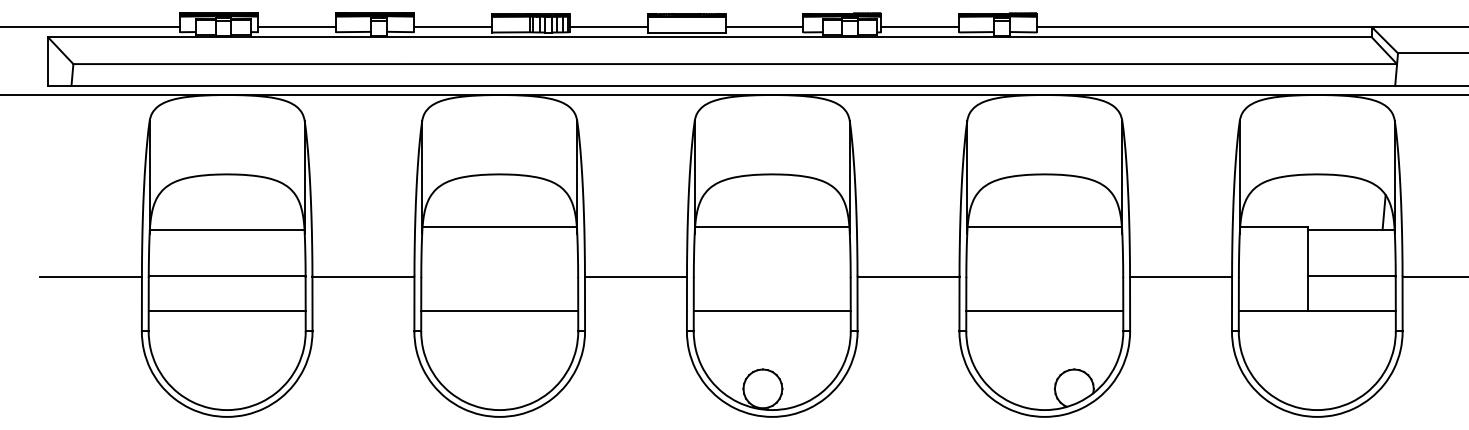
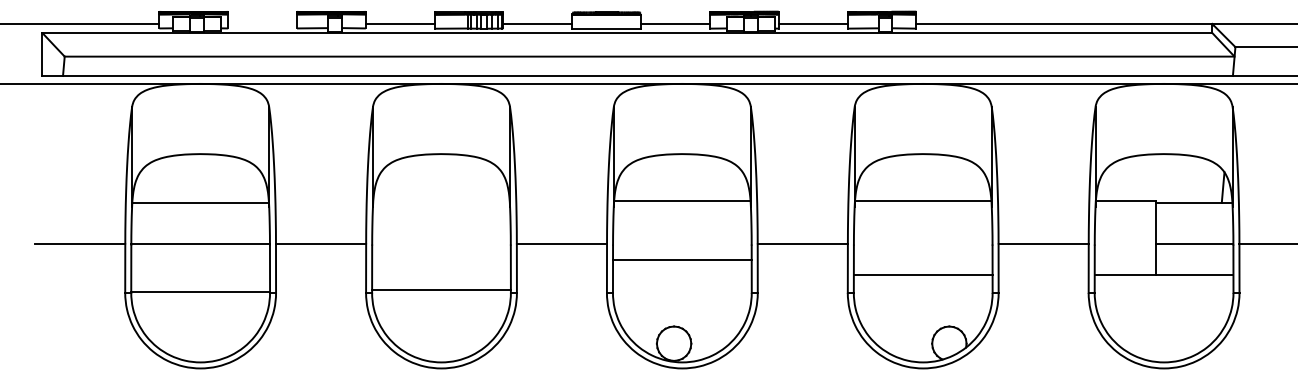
line: (297, 27) -> (262, 24), removed
line: (499, 226) -> (441, 200), removed
line: (226, 311) -> (200, 292), moved
line: (499, 311) -> (441, 290), moved
line: (771, 311) -> (681, 260), moved

